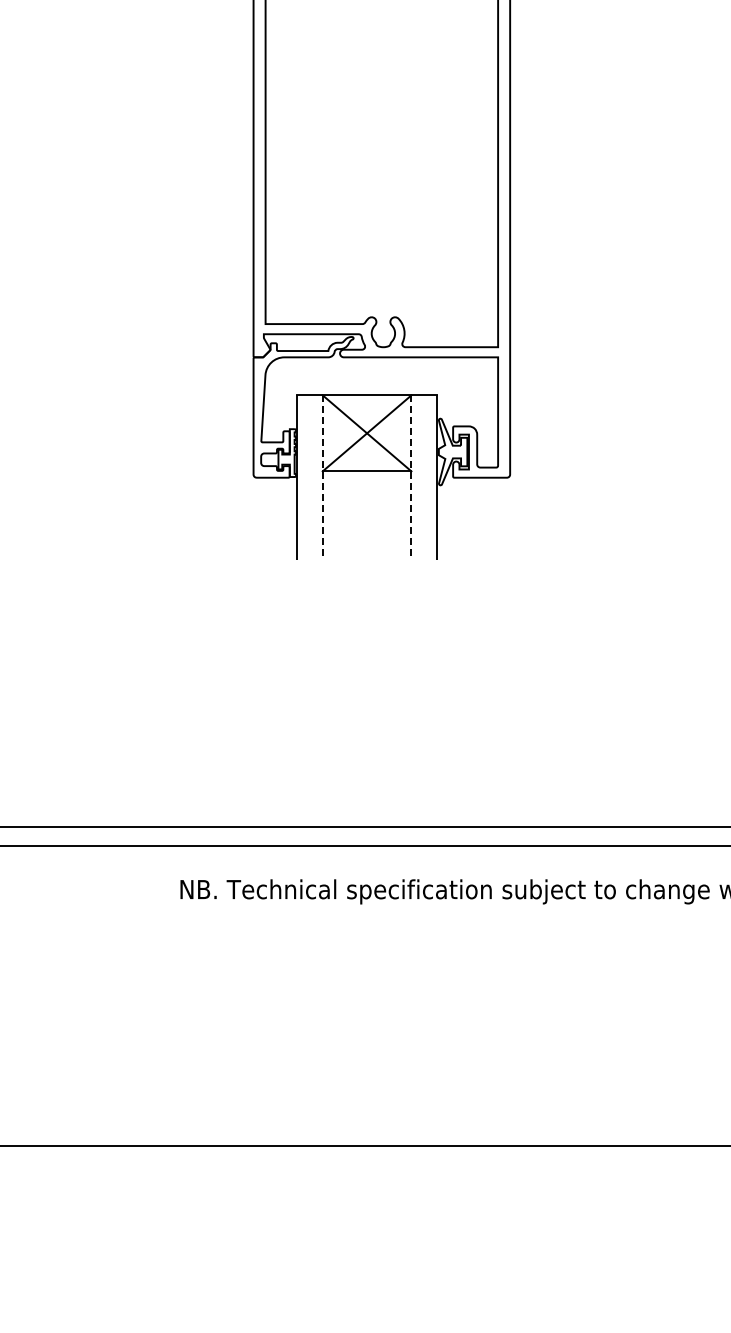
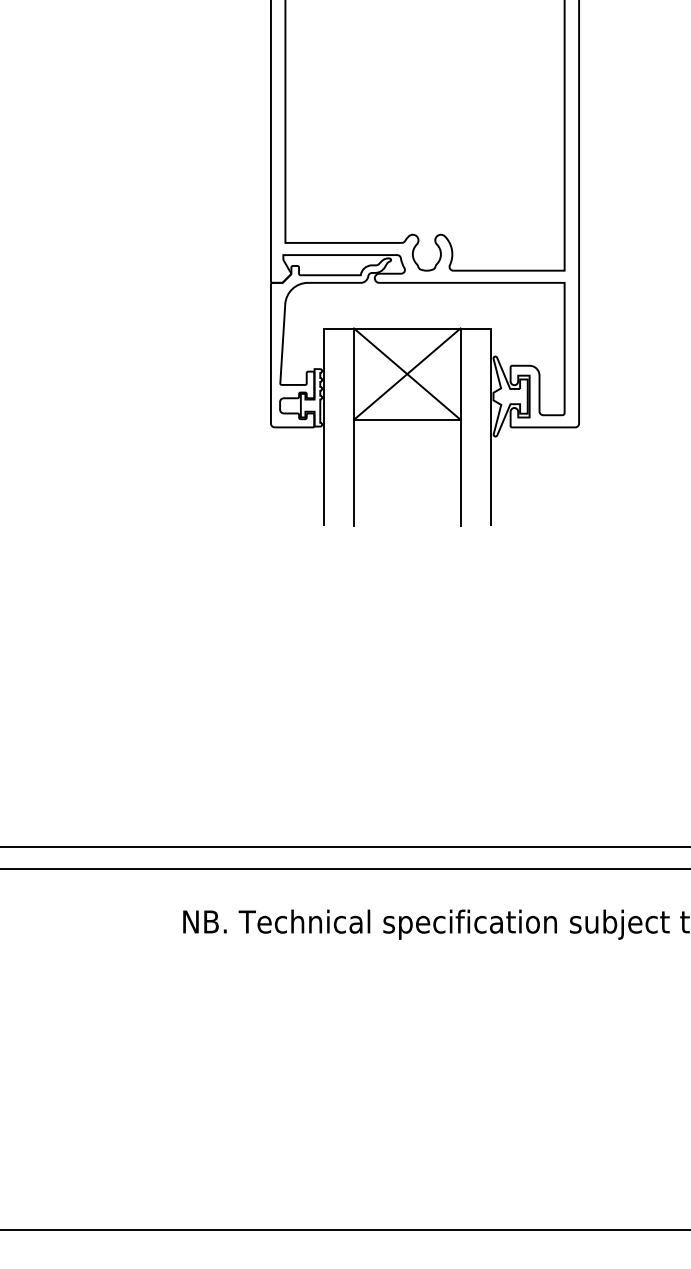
line: (322, 478) -> (353, 428), dashed -> solid
line: (411, 478) -> (460, 428), dashed -> solid

